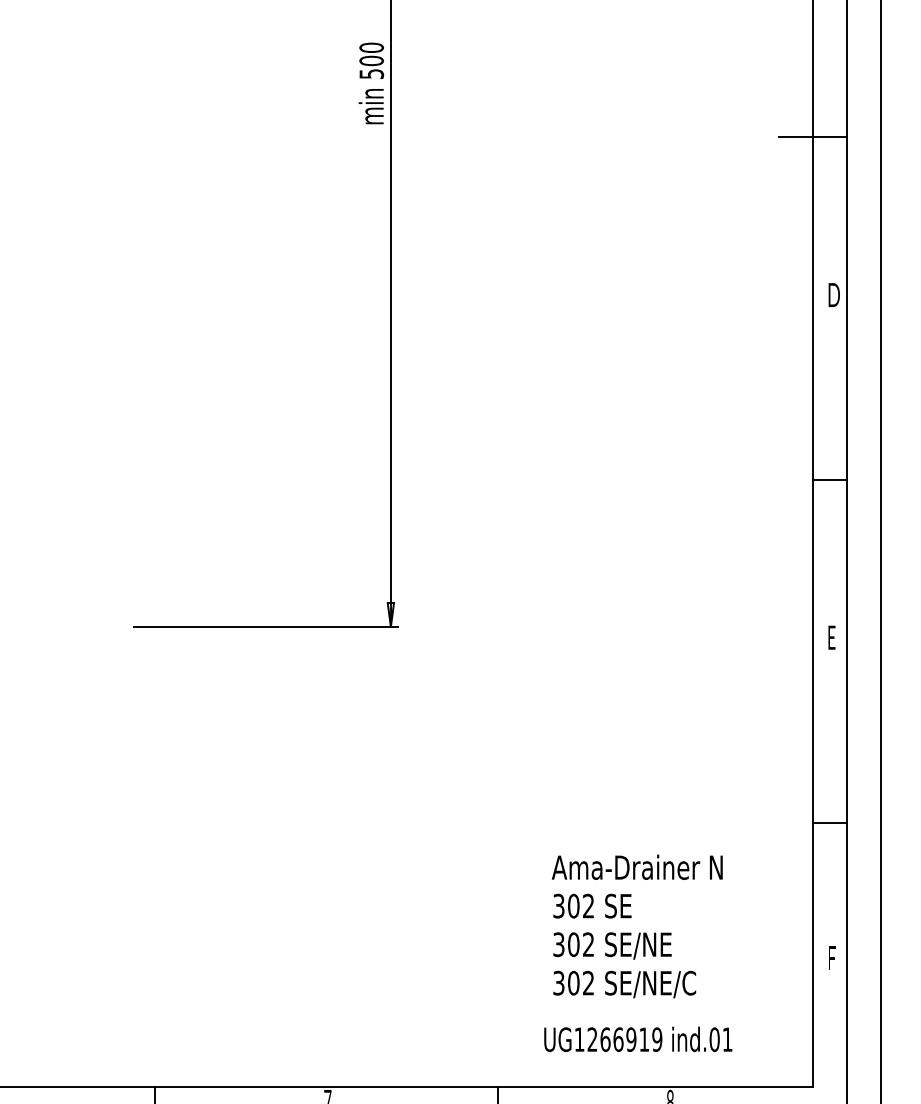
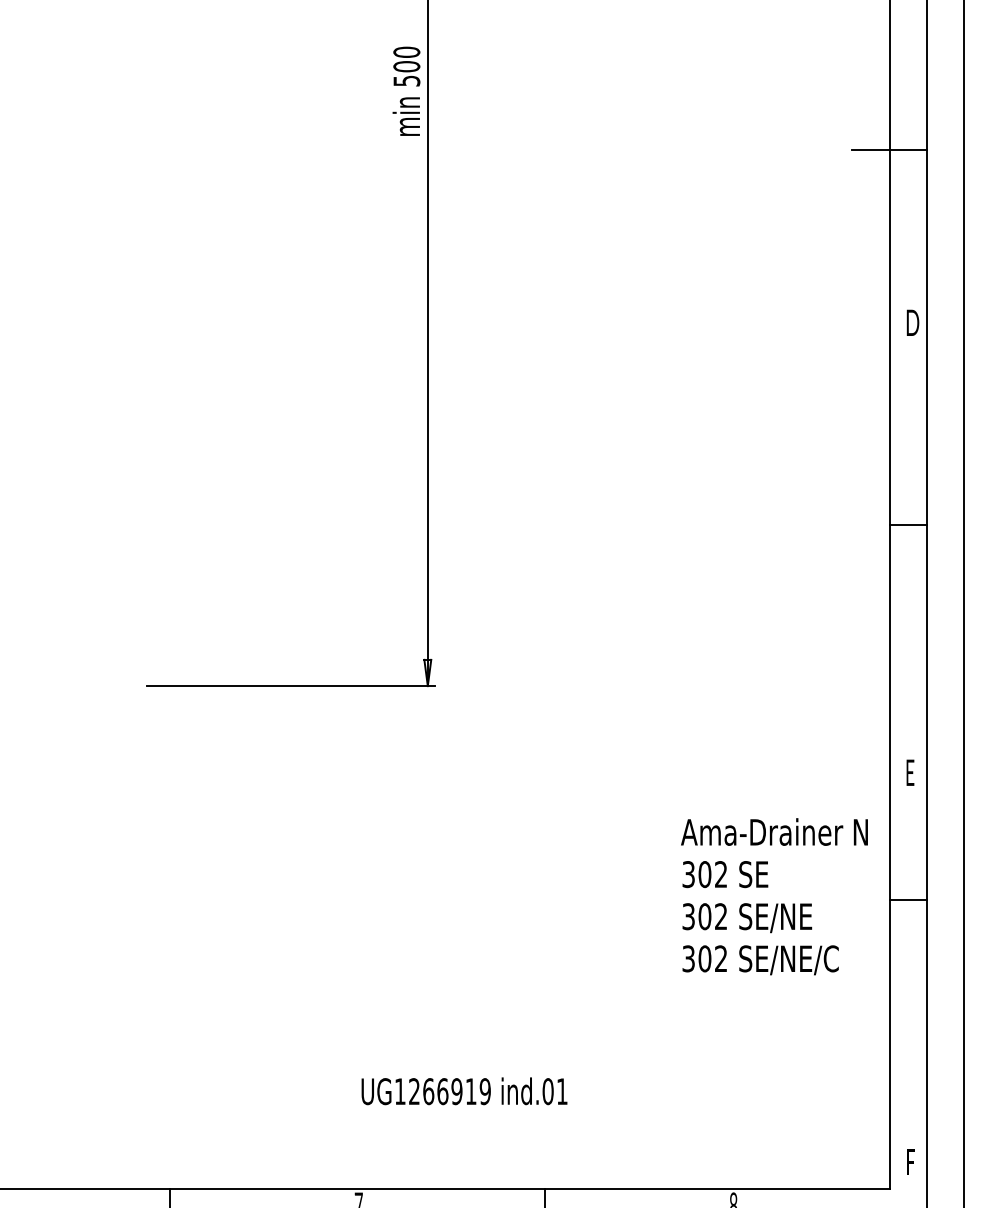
text: (832, 637) -> (910, 772), moved
text: (637, 926) -> (774, 896), moved
text: (832, 957) -> (910, 1161), moved
text: (638, 1039) -> (464, 1091), moved

